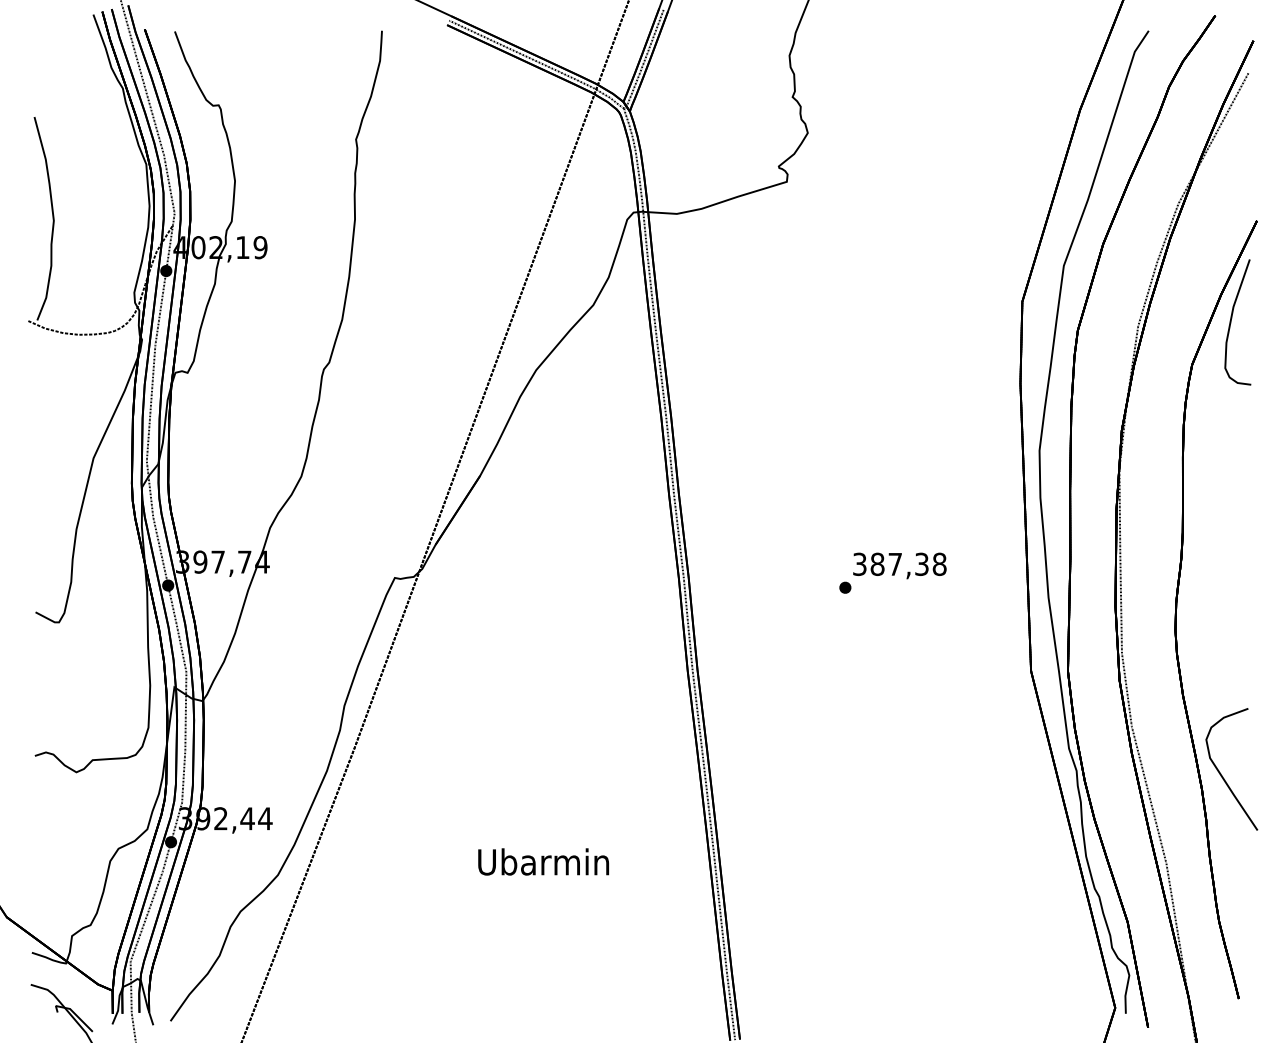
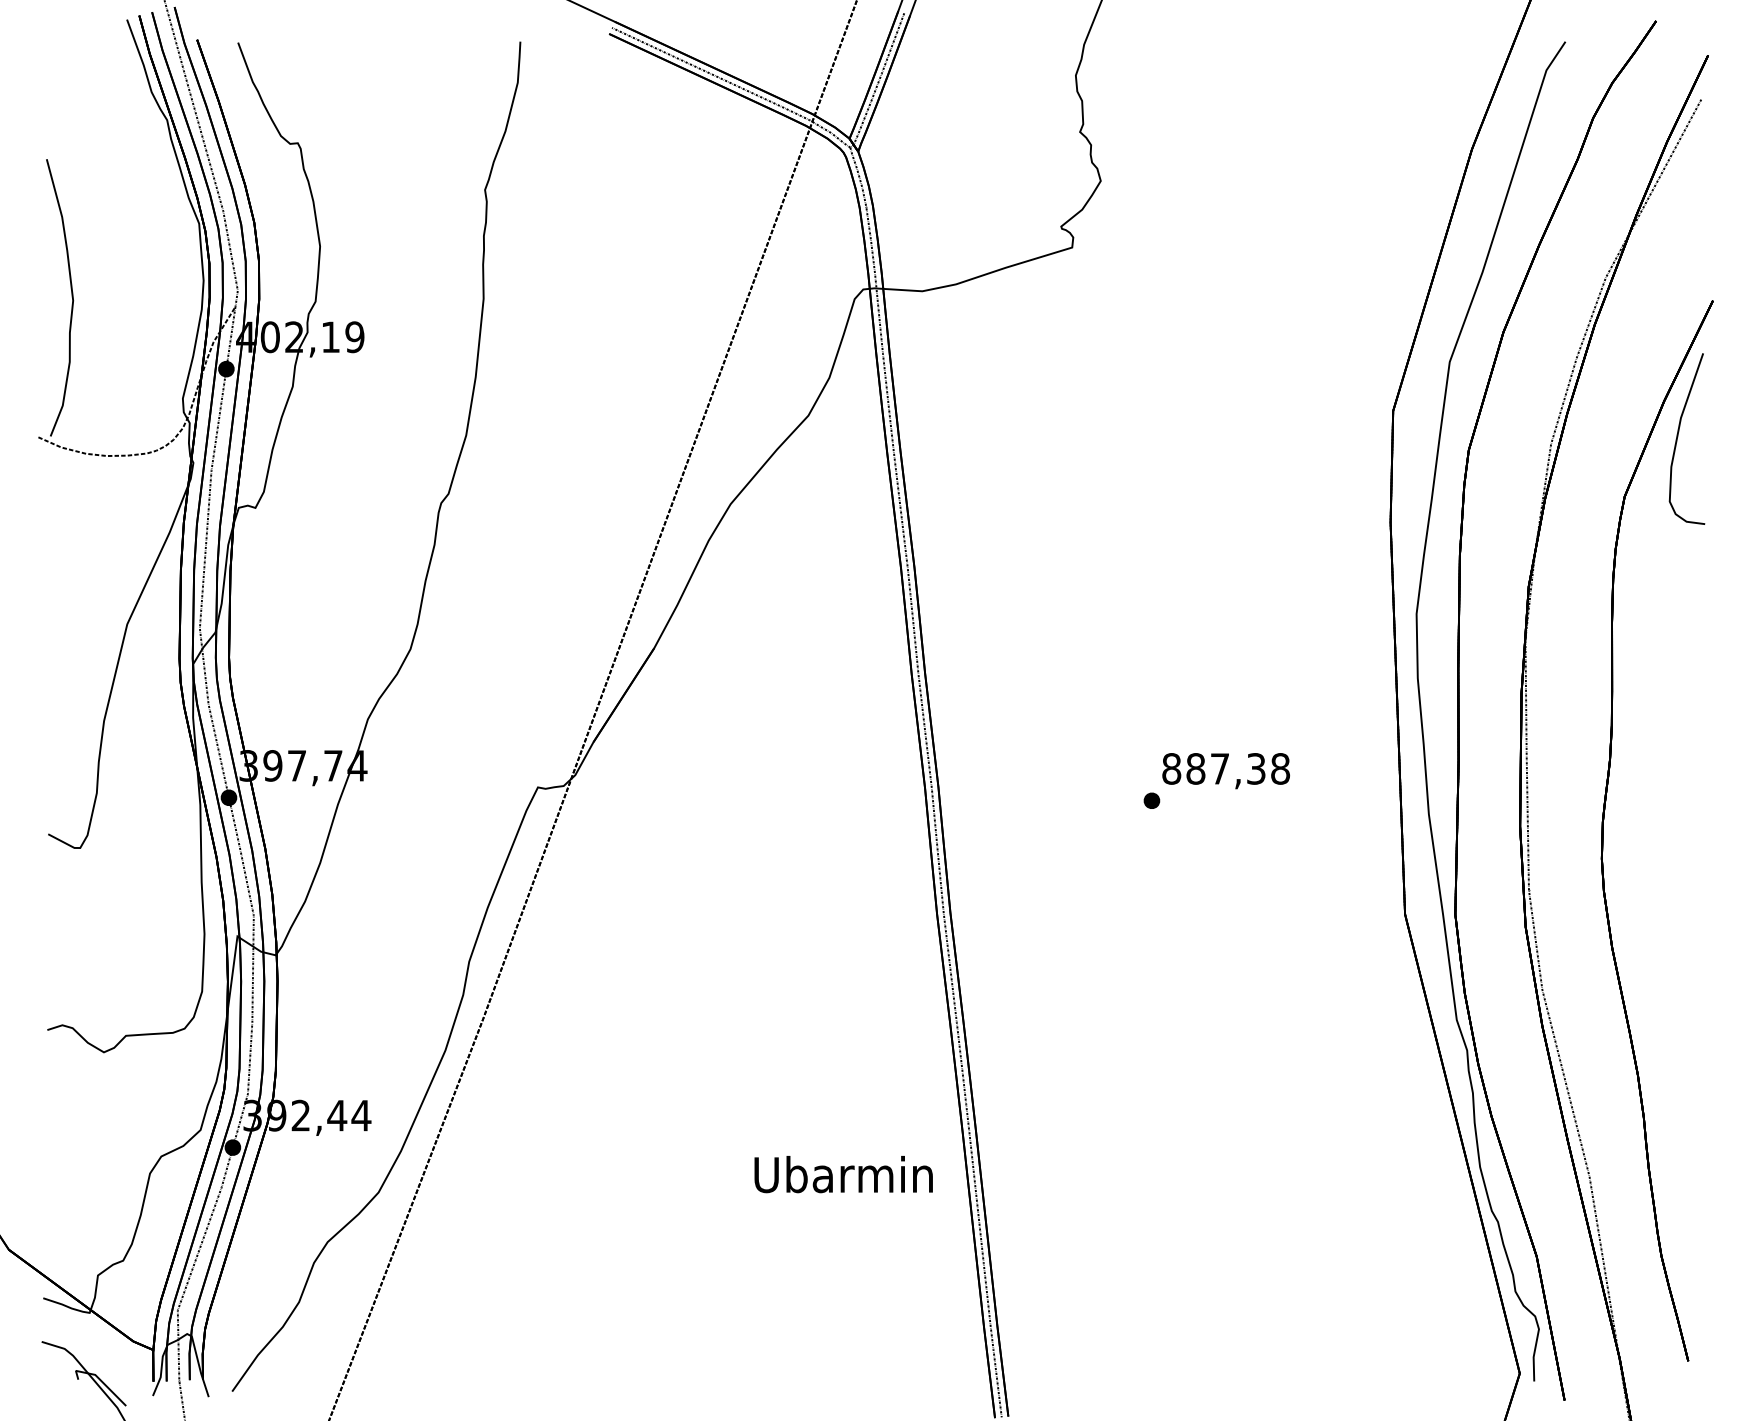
text: (859, 564) -> (1171, 768), 387,38 -> 887,38
curve: (1222, 775) -> (1665, 1056), removed
text: (543, 861) -> (843, 1174), moved

